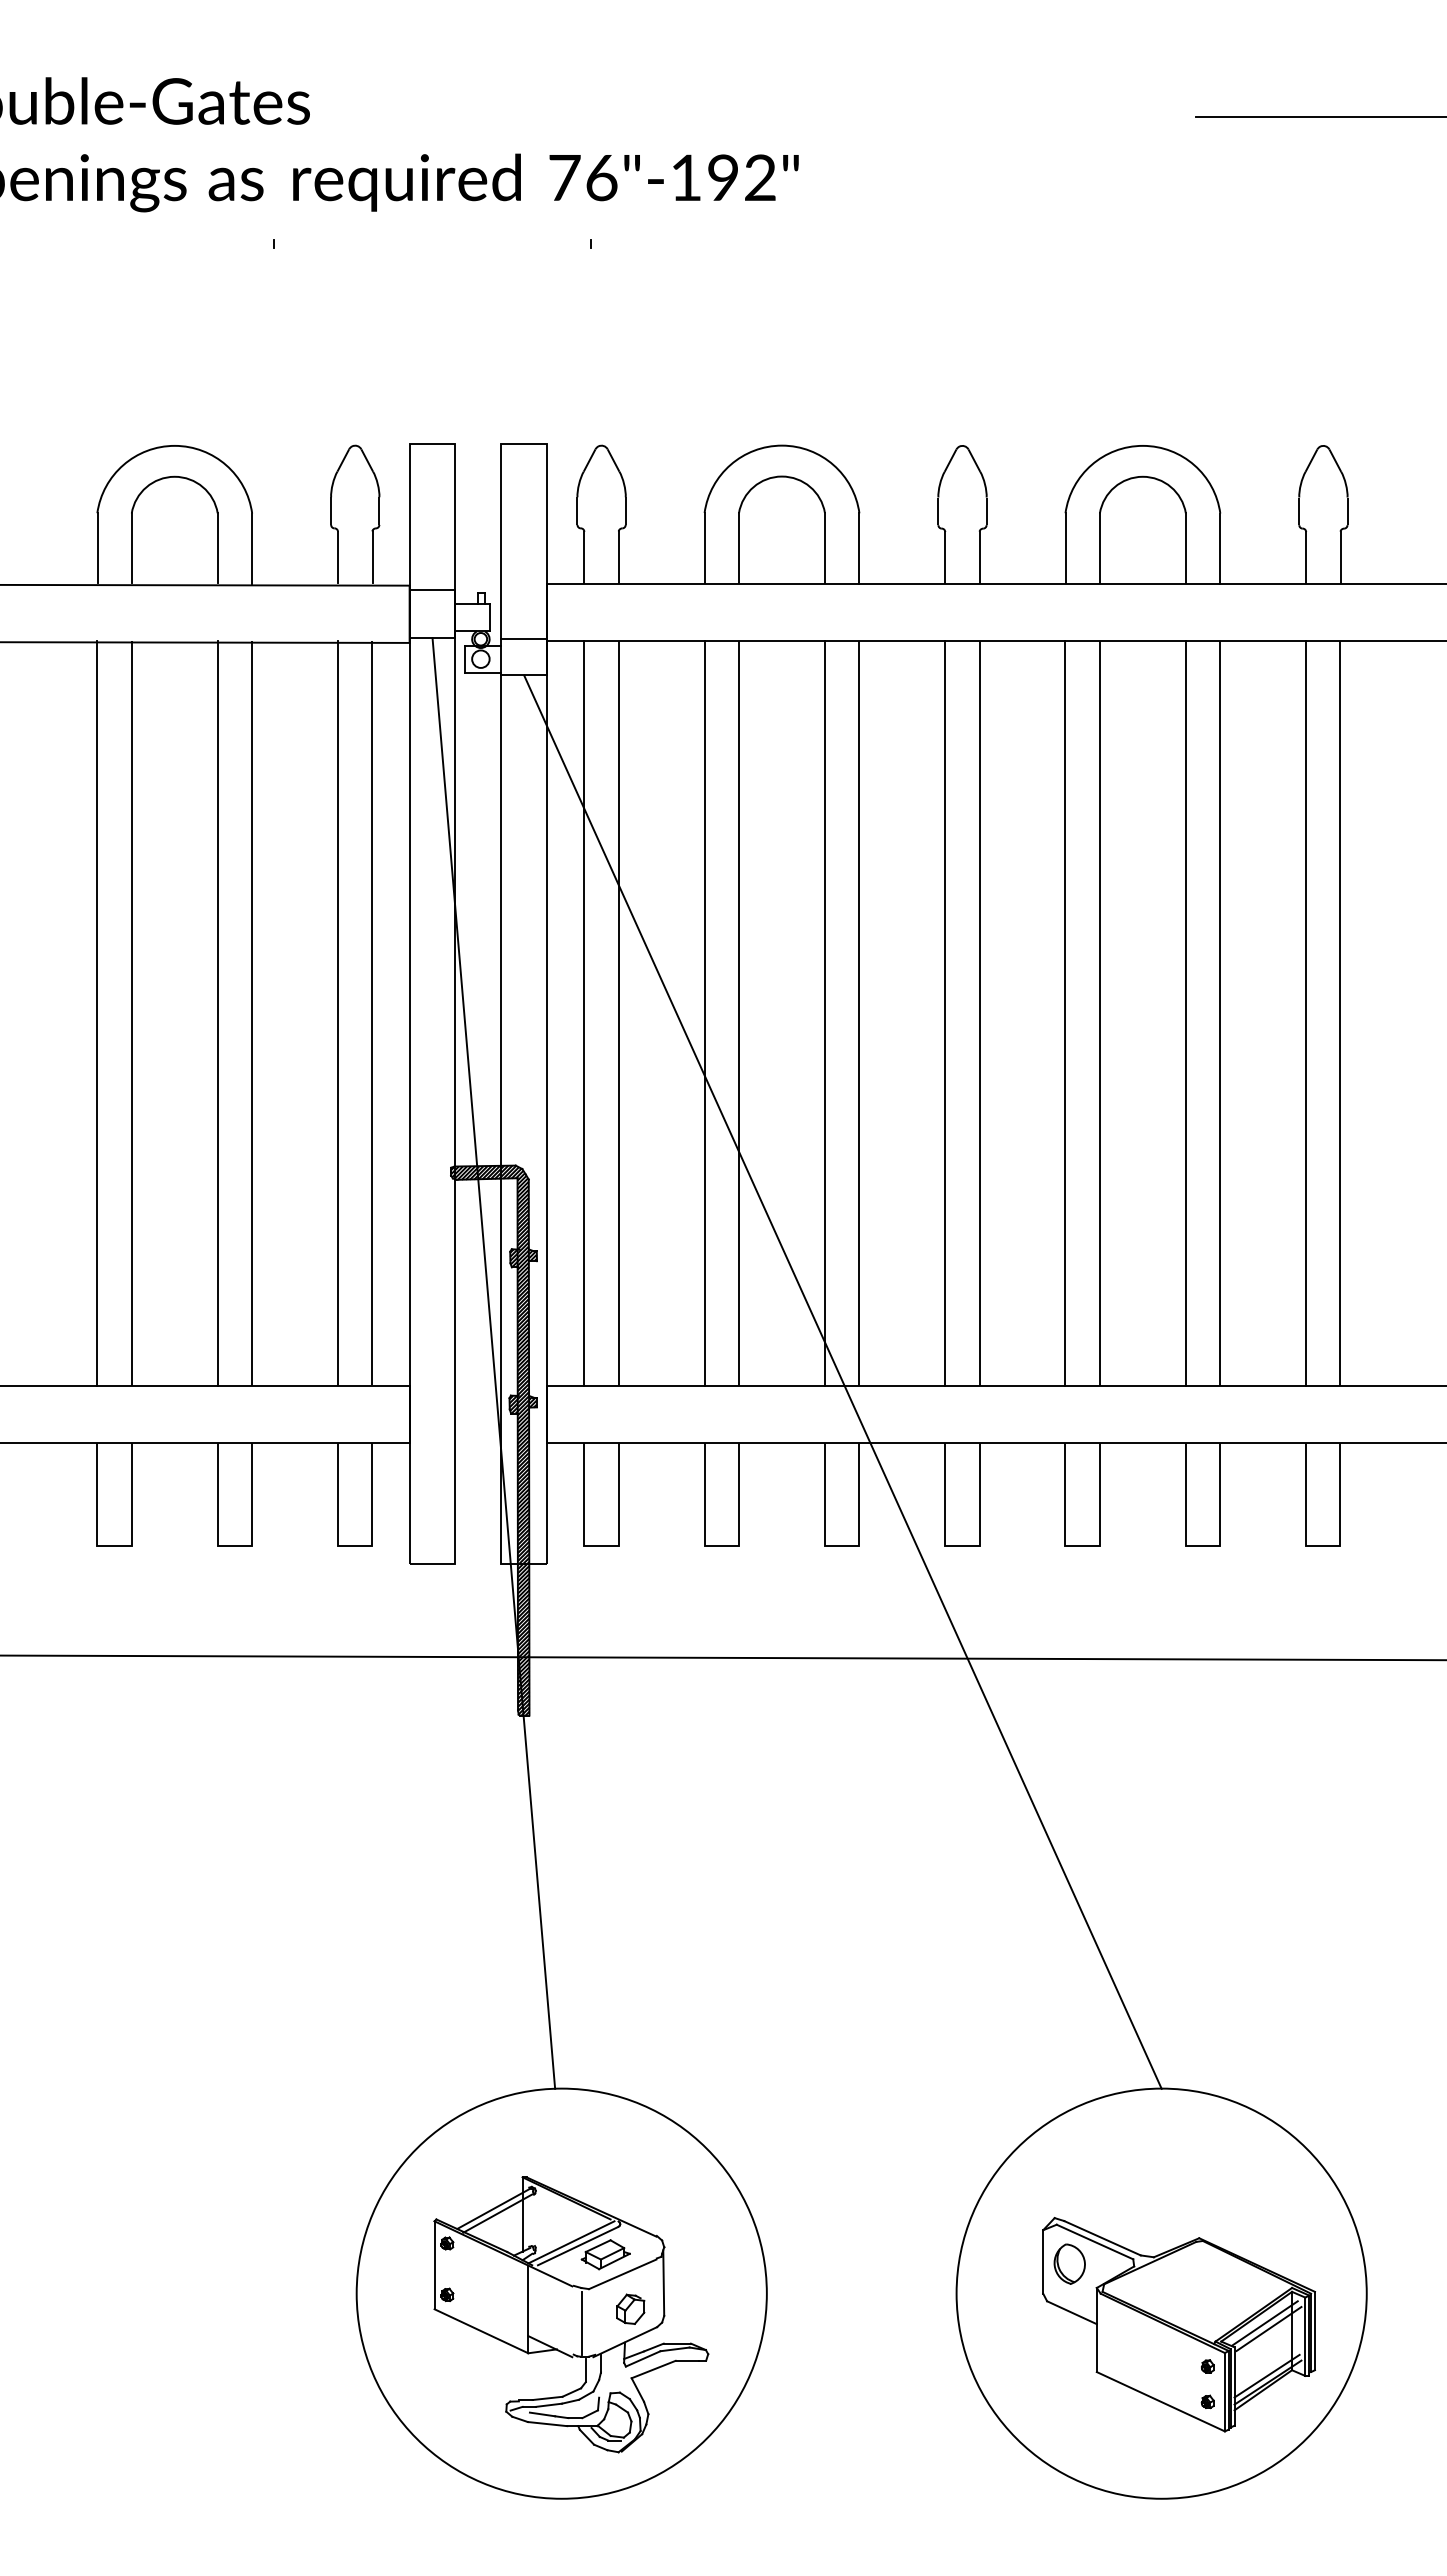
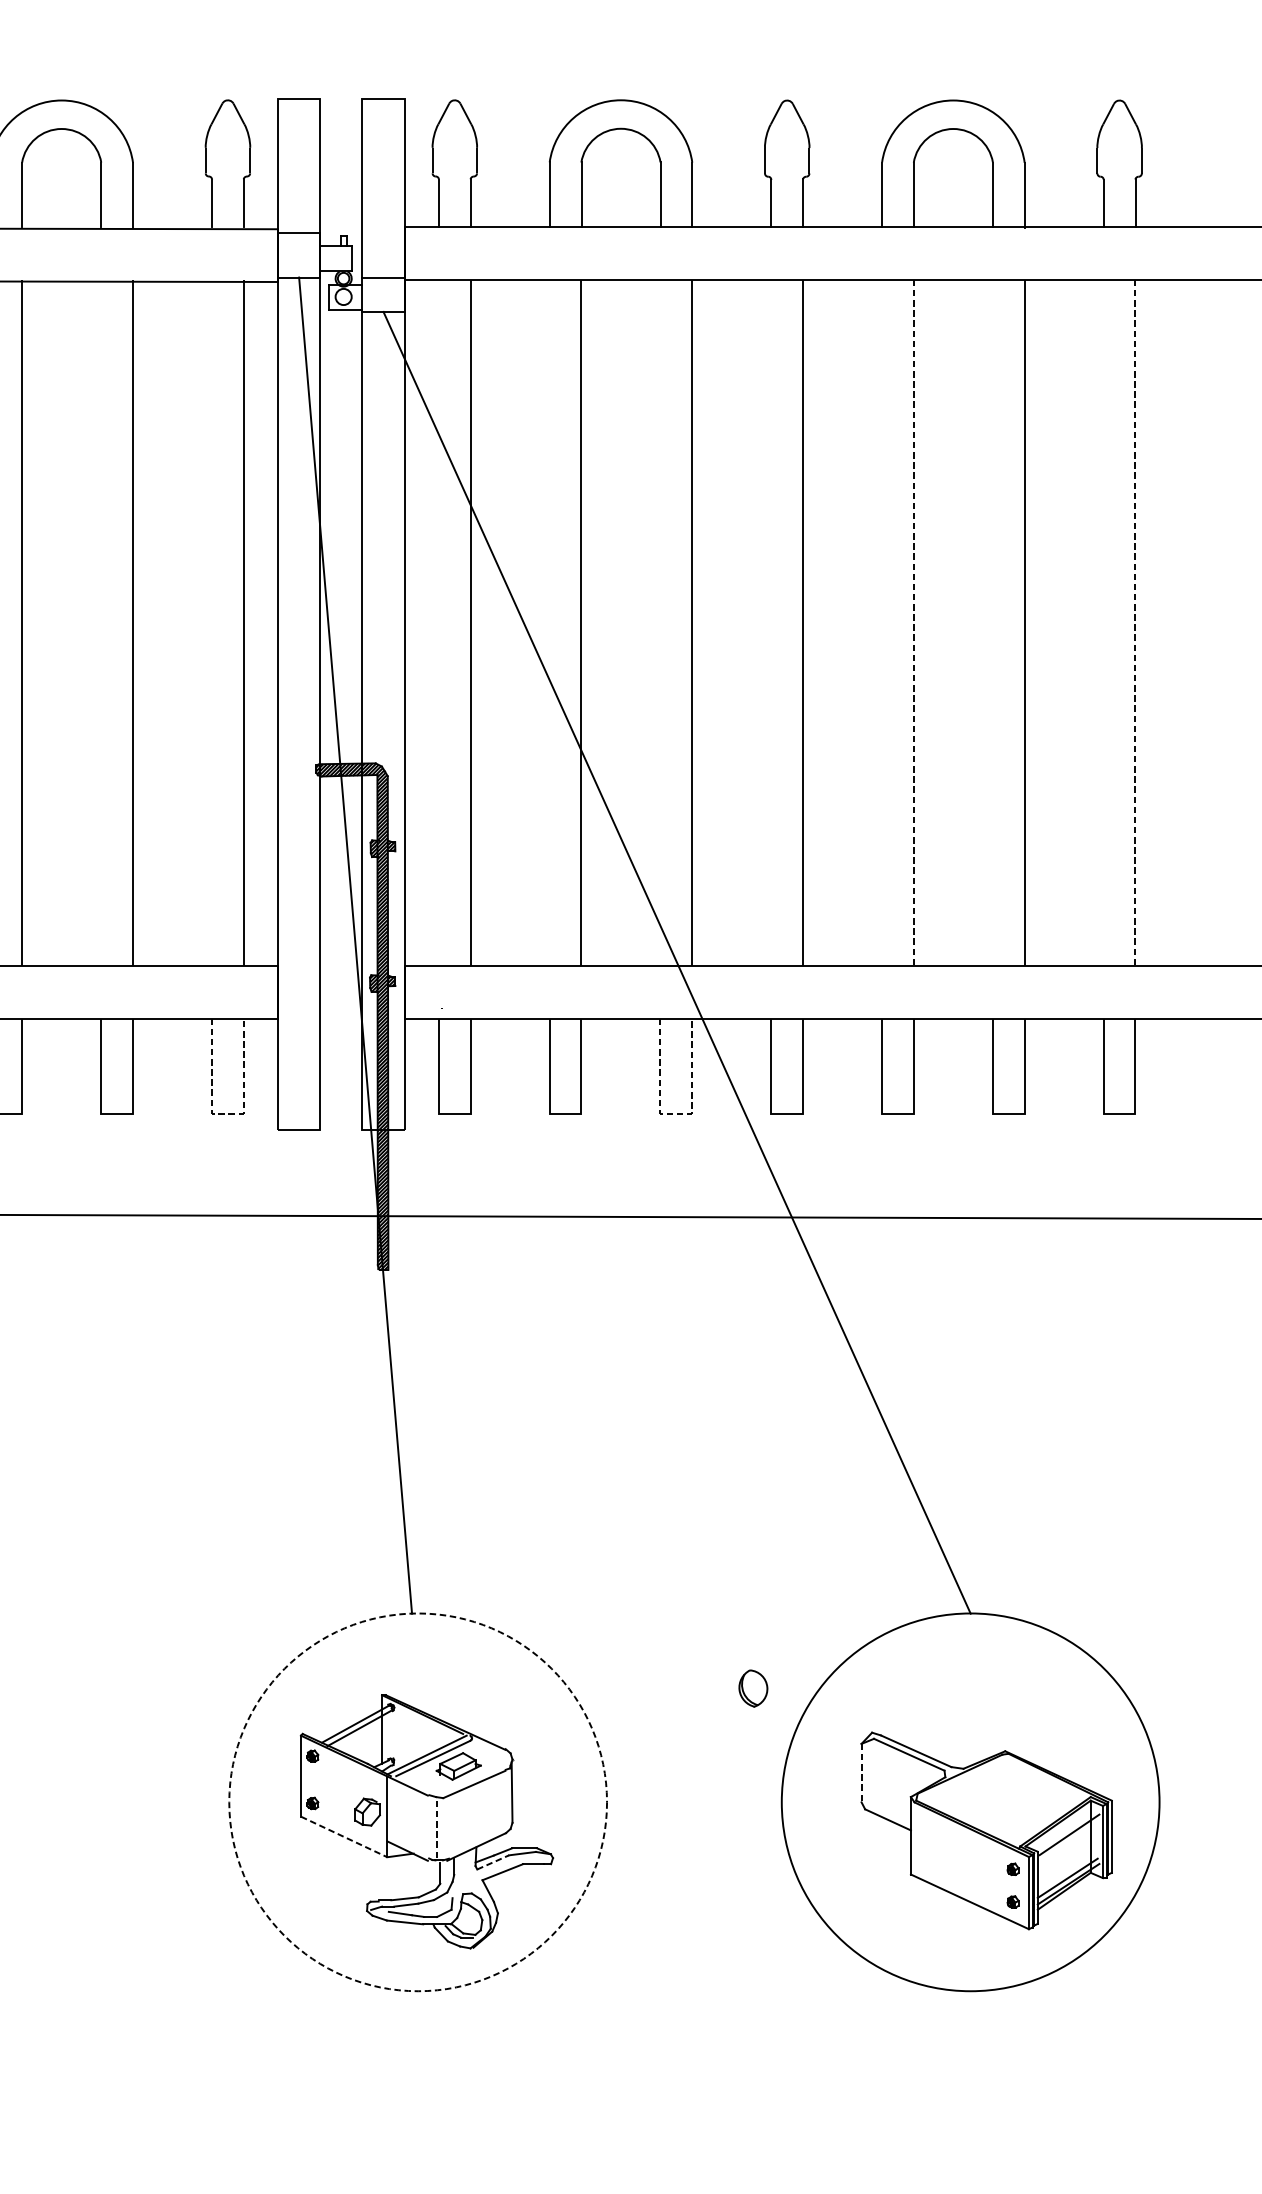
line: (217, 1012) -> (101, 622), removed
line: (337, 1012) -> (211, 622), removed
line: (584, 1012) -> (439, 622), removed
line: (704, 1012) -> (549, 622), removed
line: (824, 1012) -> (660, 622), removed
line: (945, 1012) -> (771, 622), removed
line: (1065, 1012) -> (882, 622), removed
line: (1185, 1012) -> (992, 622), removed
line: (1306, 1012) -> (1104, 622), removed
line: (1099, 1013) -> (913, 623), solid -> dashed
line: (1340, 1013) -> (1135, 623), solid -> dashed
line: (355, 1545) -> (228, 1113), solid -> dashed
line: (842, 1546) -> (676, 1114), solid -> dashed
line: (1043, 2261) -> (861, 1772), solid -> dashed
part: (1069, 2263) -> (753, 1687), moved
circle: (561, 2293) -> (417, 1802), solid -> dashed
part: (630, 2308) -> (367, 1811), moved
line: (581, 2323) -> (436, 1829), solid -> dashed
line: (1264, 2323) -> (1065, 1829), removed
line: (481, 2331) -> (344, 1837), solid -> dashed
line: (643, 2358) -> (493, 1862), solid -> dashed

